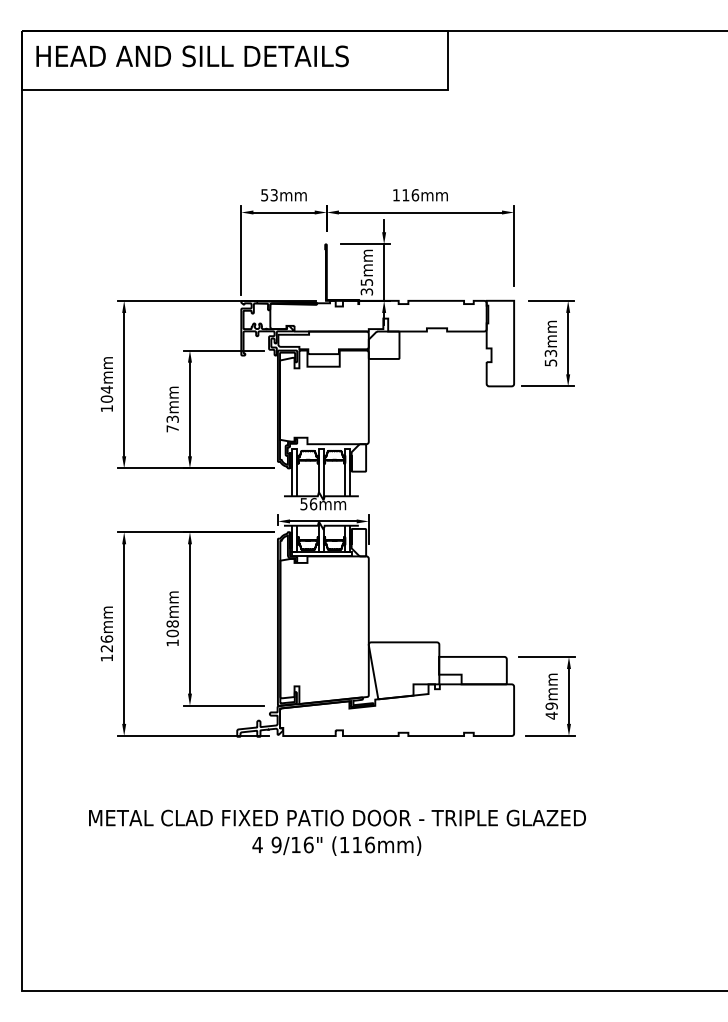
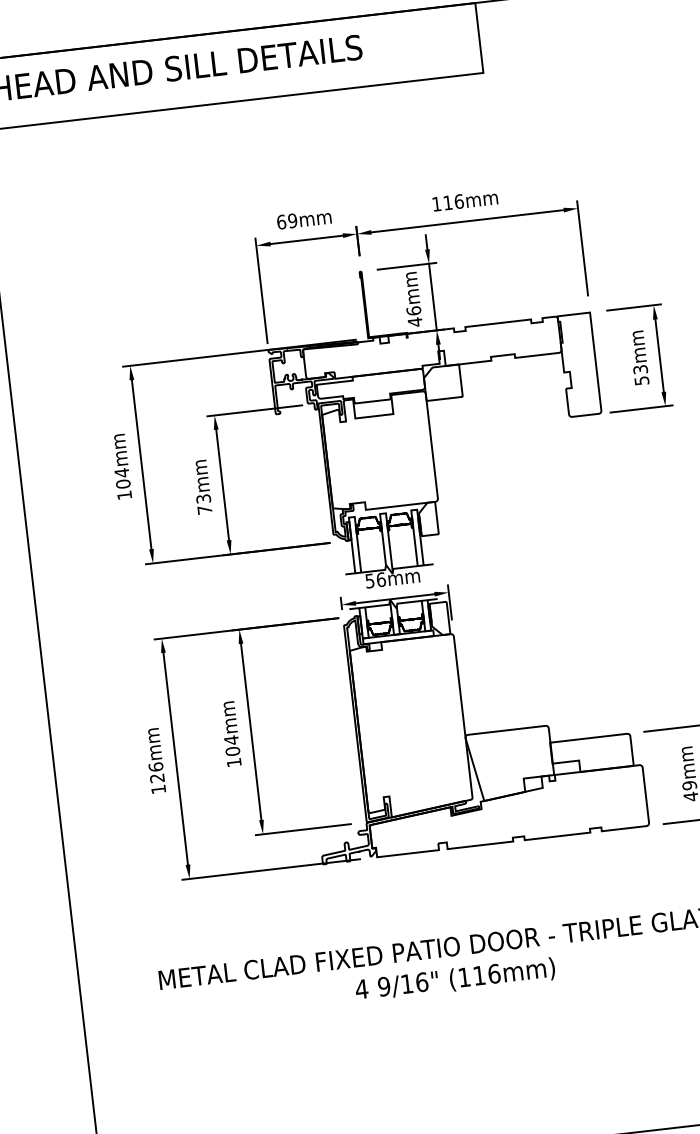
text: (269, 195) -> (287, 221), 53mm -> 69mm
text: (366, 286) -> (414, 315), 35mm -> 46mm
text: (172, 623) -> (231, 739), 108mm -> 104mm

